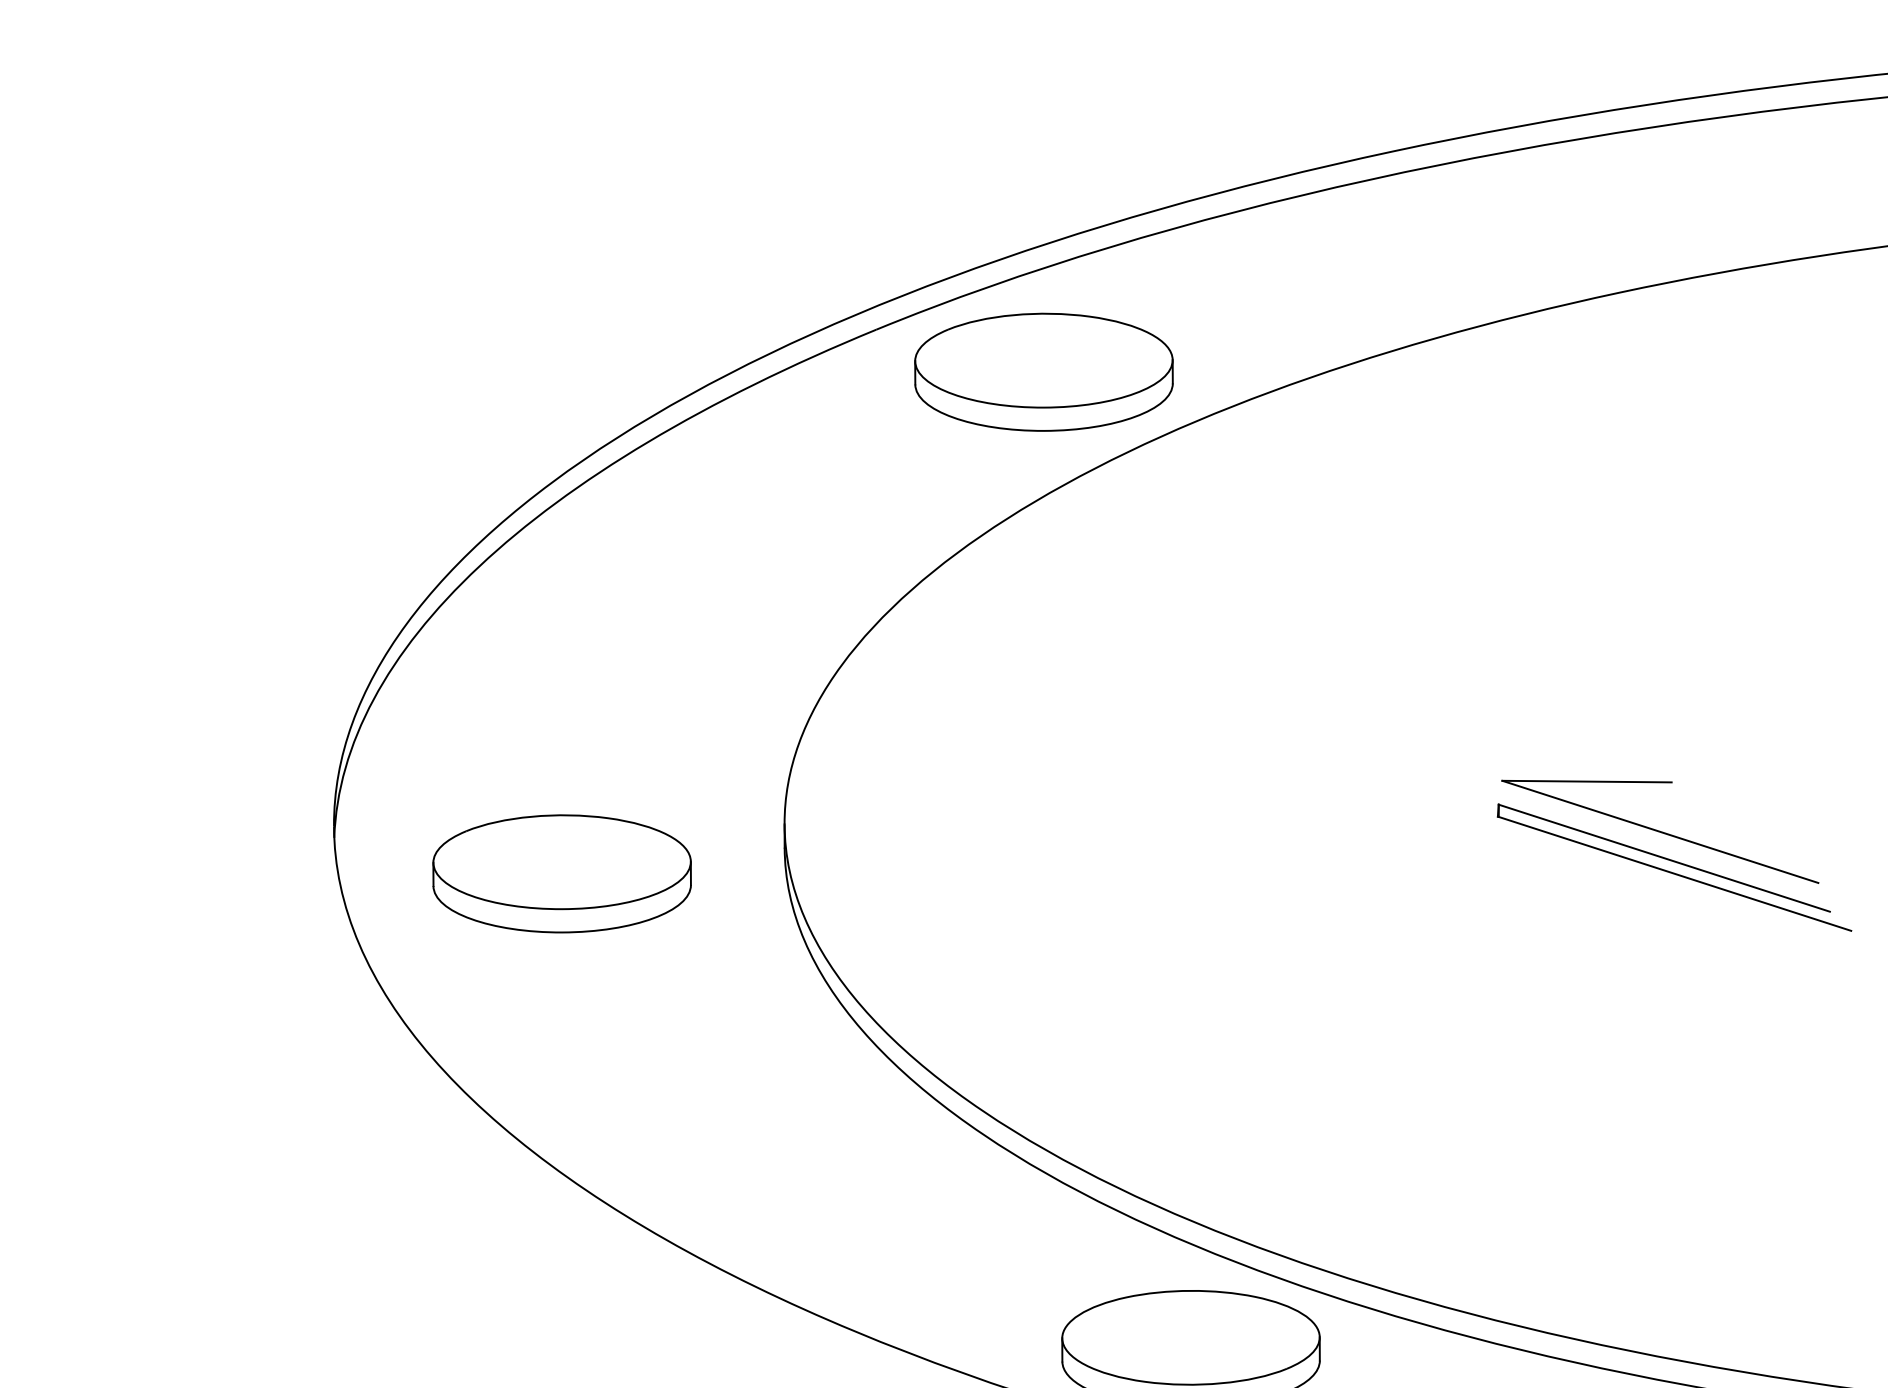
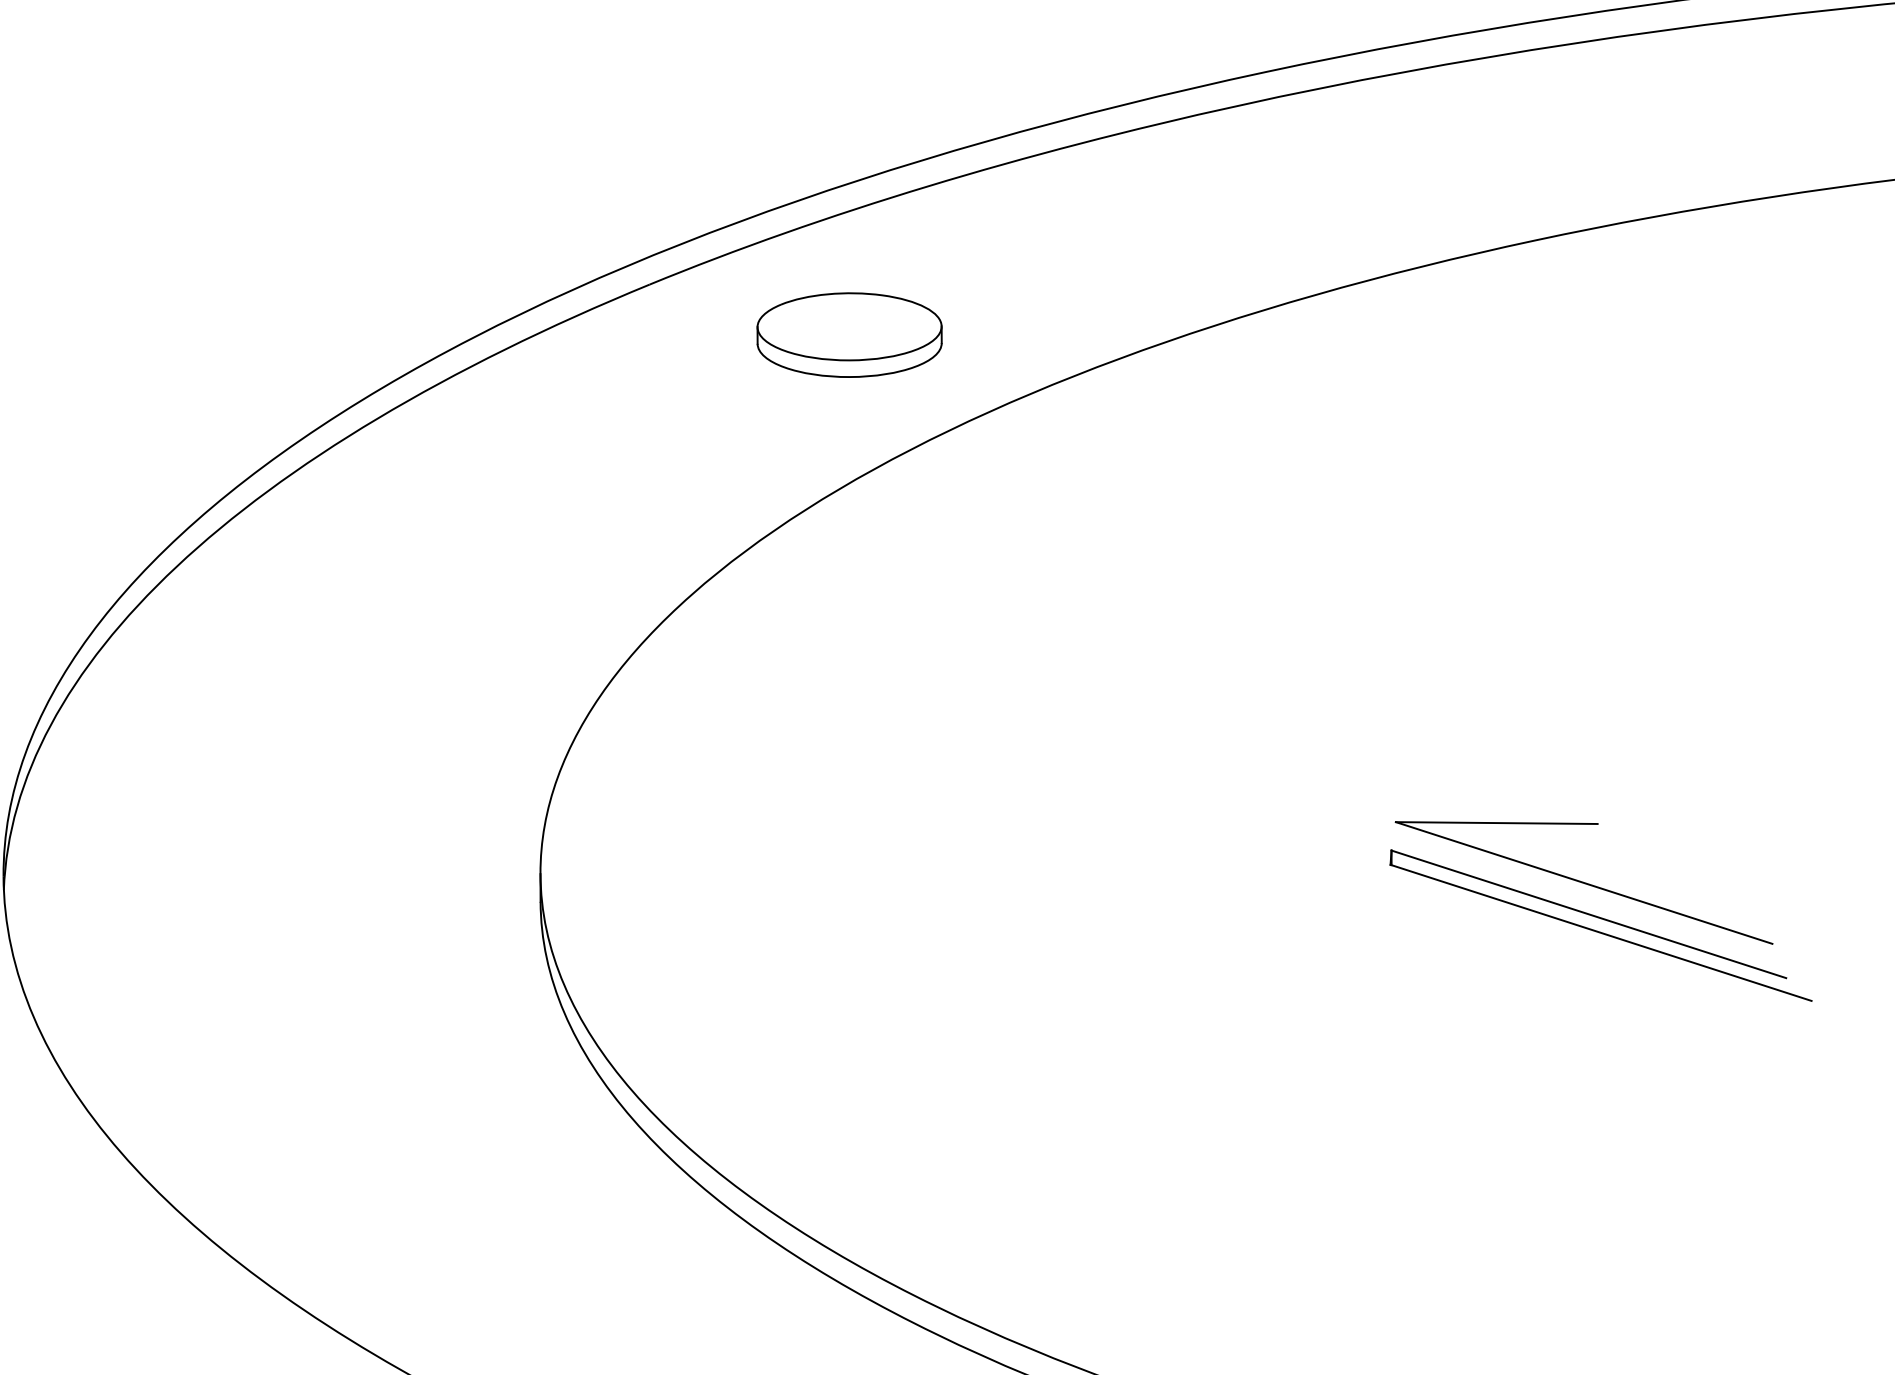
part: (1043, 371) -> (849, 334), size x0.6
part: (561, 873) -> (274, 932), removed

